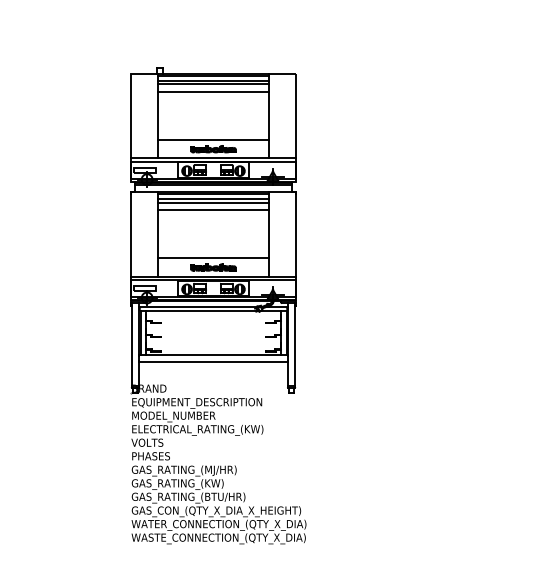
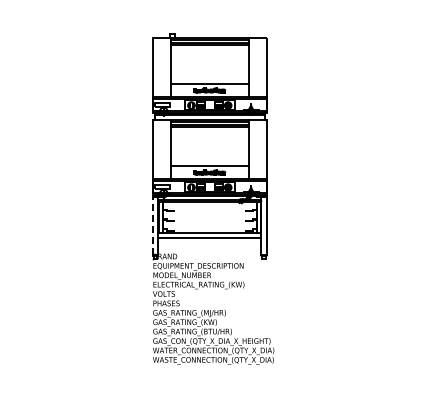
line: (213, 91) -> (209, 50), removed
line: (213, 209) -> (209, 132), removed
line: (132, 343) -> (153, 225), solid -> dashed

